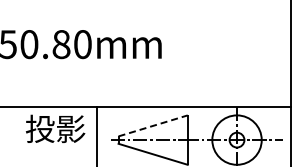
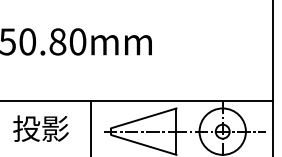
line: (153, 125) -> (144, 117), dashed -> solid
text: (55, 128) -> (40, 128), moved

